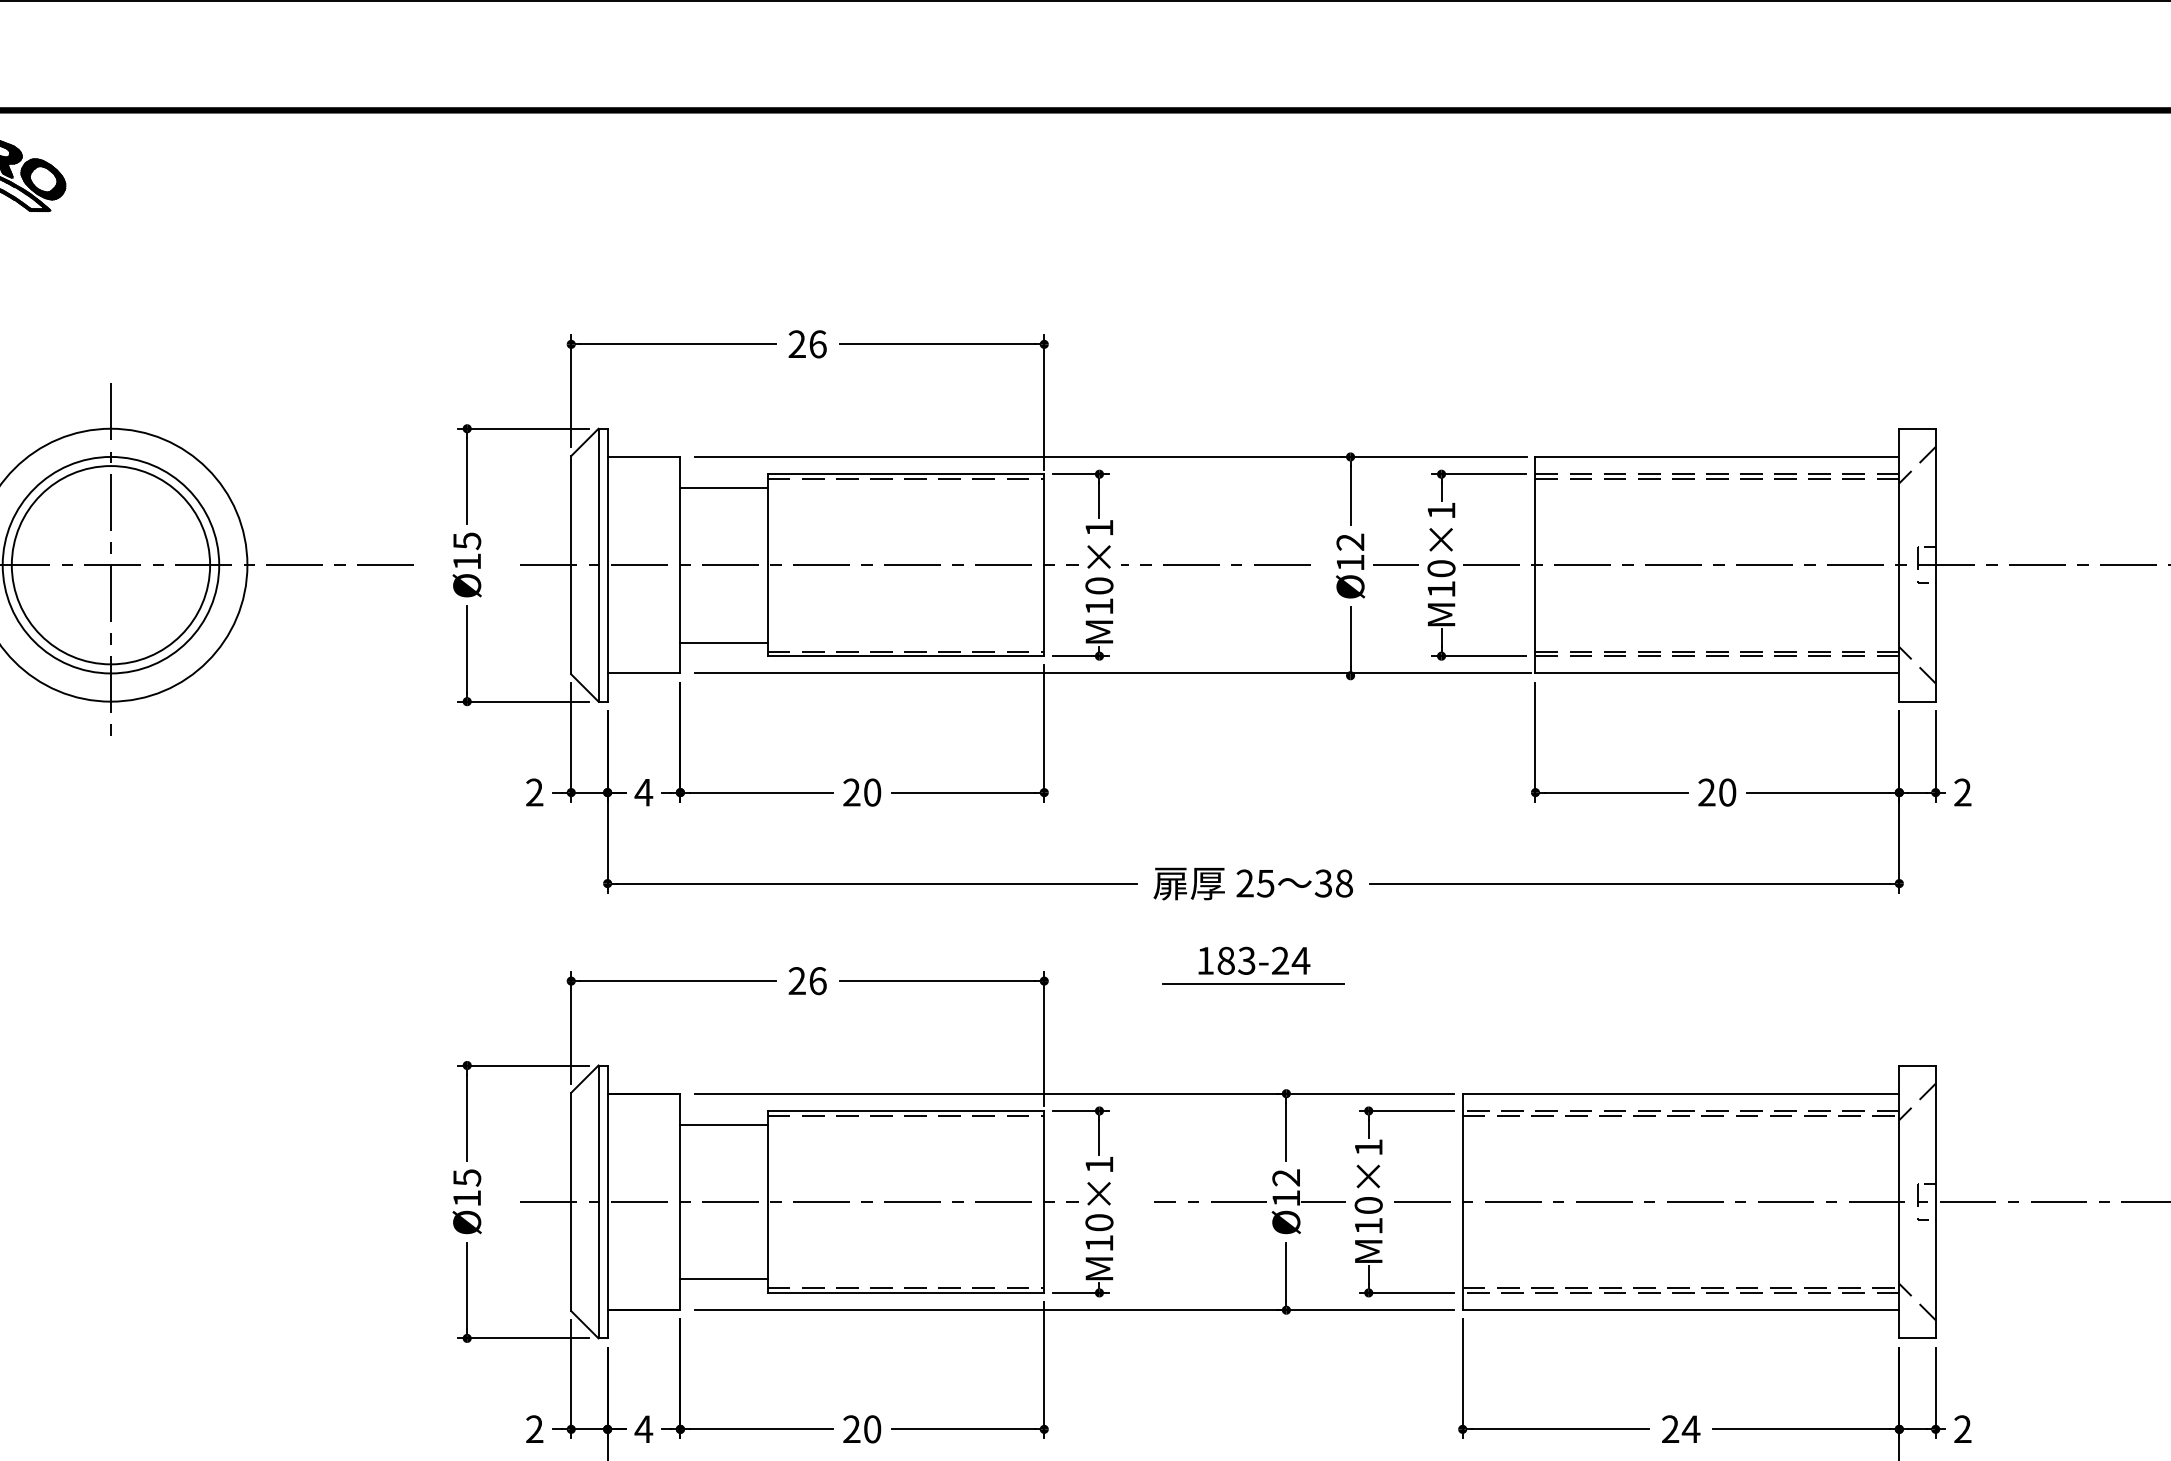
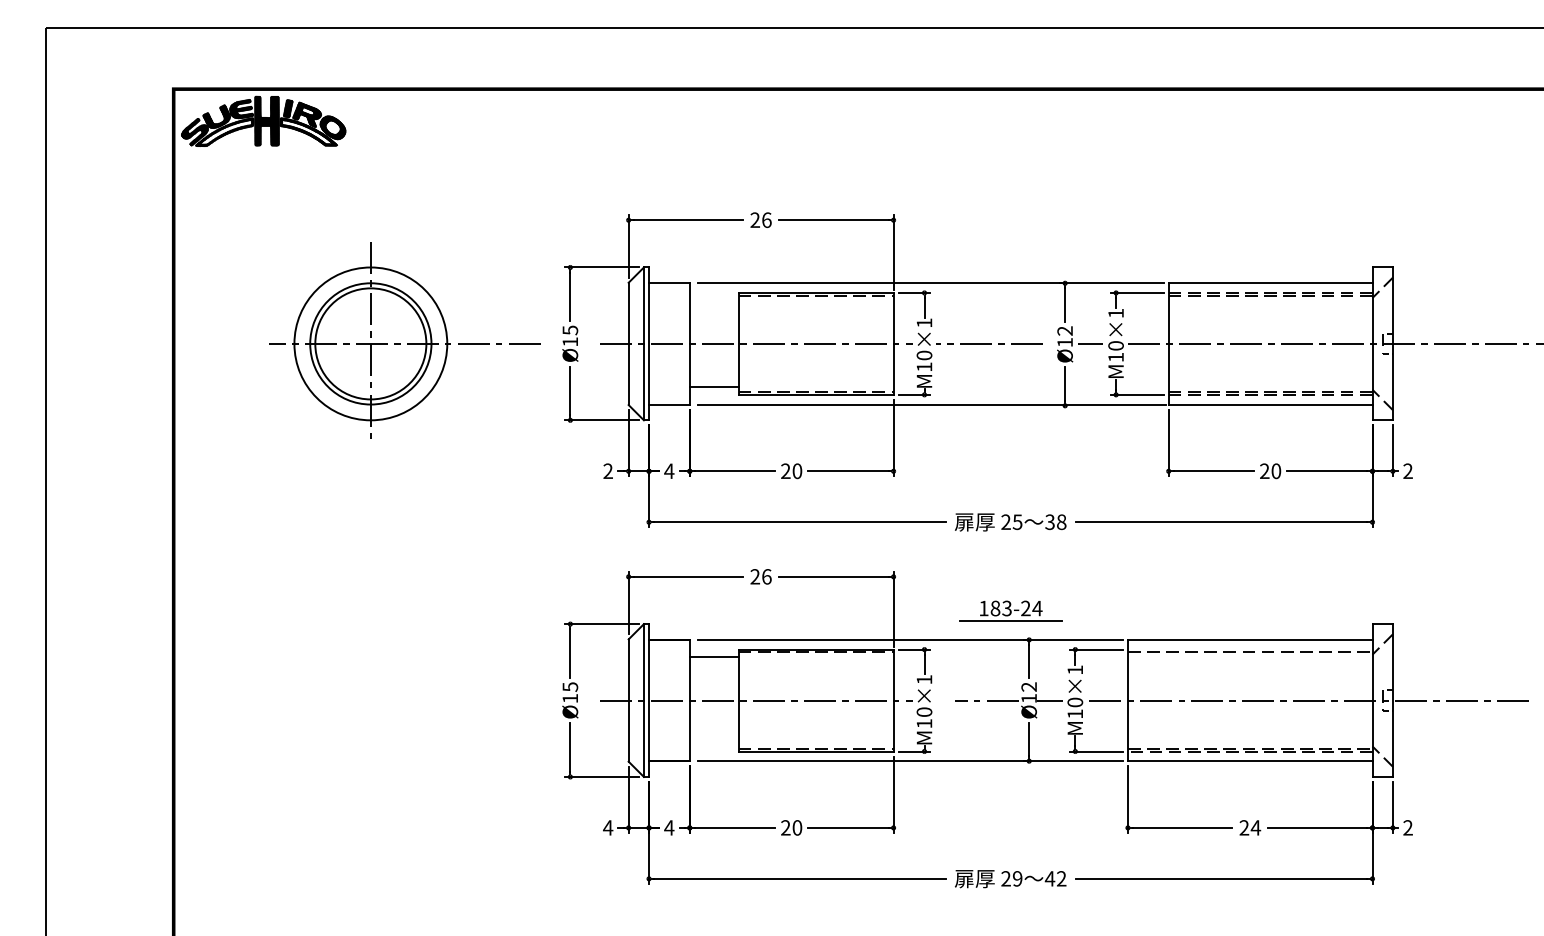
line: (722, 487) -> (713, 300), removed
part: (1252, 964) -> (1010, 610), moved
line: (1679, 1110) -> (1249, 649), removed
line: (722, 1278) -> (713, 743), removed
text: (535, 1428) -> (608, 827), 2 -> 4

